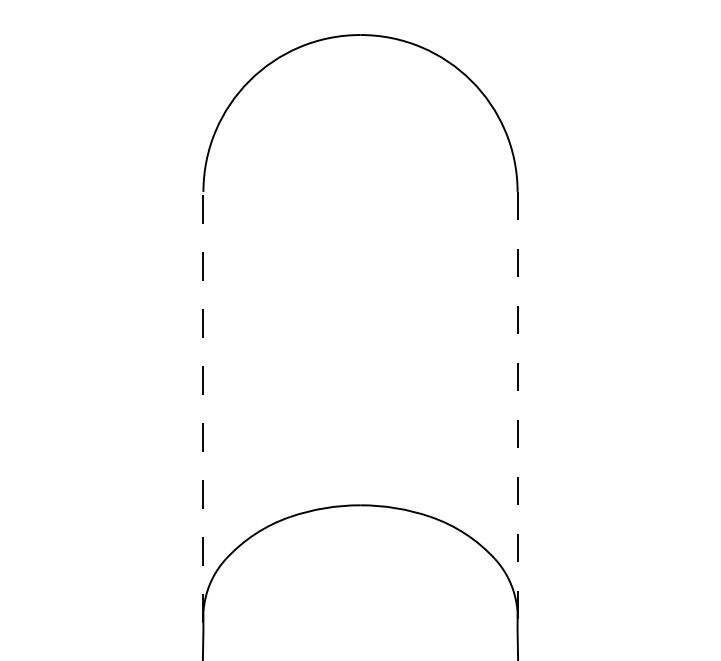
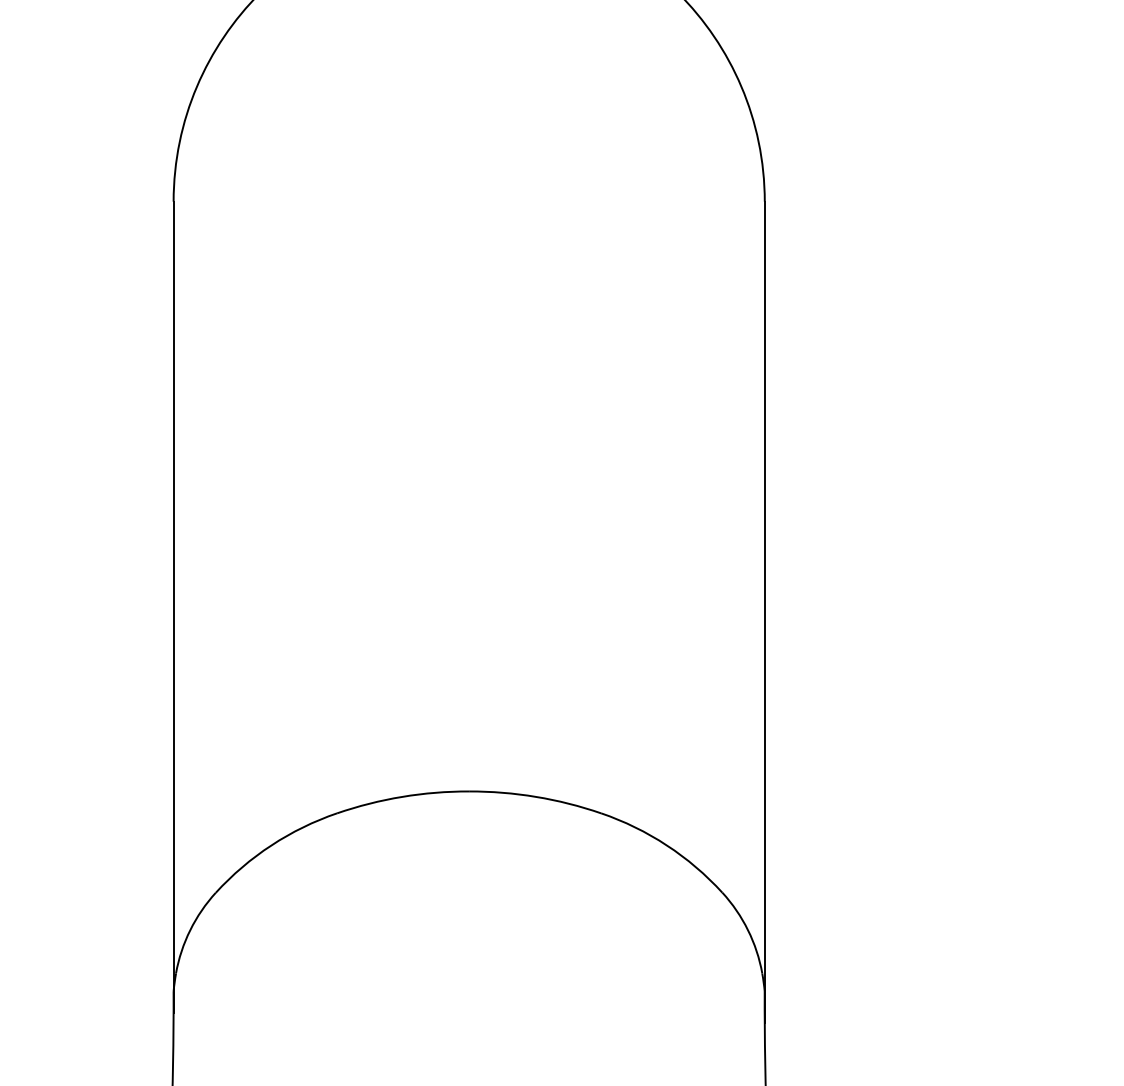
line: (203, 407) -> (173, 607), dashed -> solid
line: (517, 410) -> (764, 613), dashed -> solid

